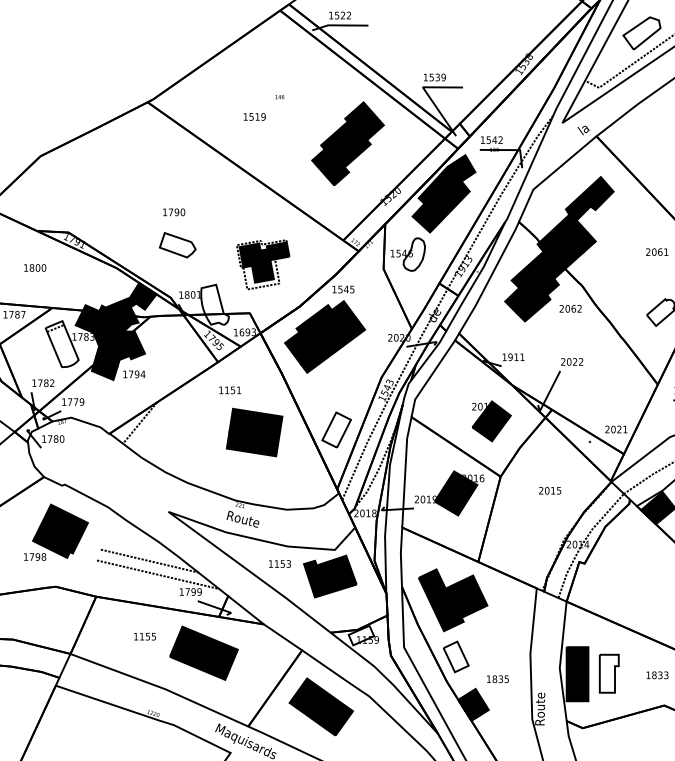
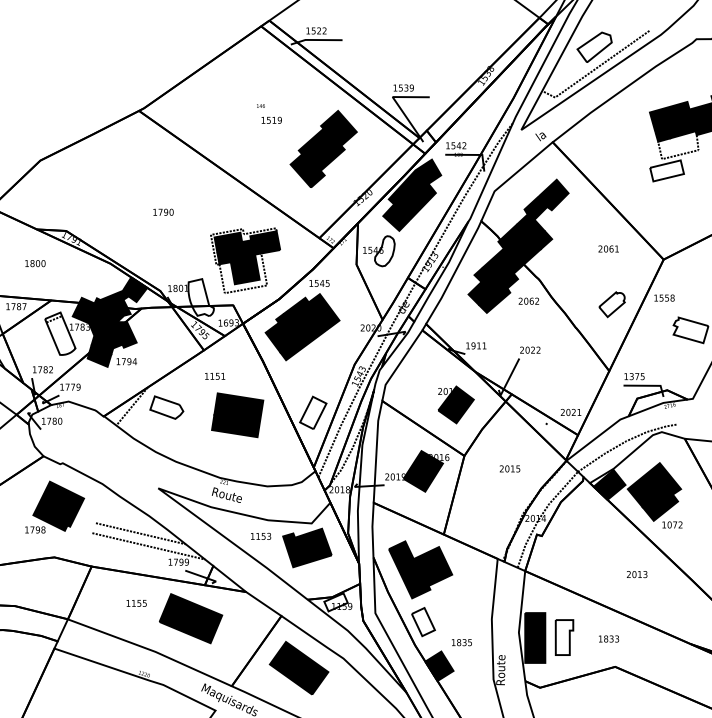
text: (254, 115) -> (271, 119), moved
part: (177, 245) -> (166, 407), moved
part: (263, 264) -> (245, 260), size x1.43

